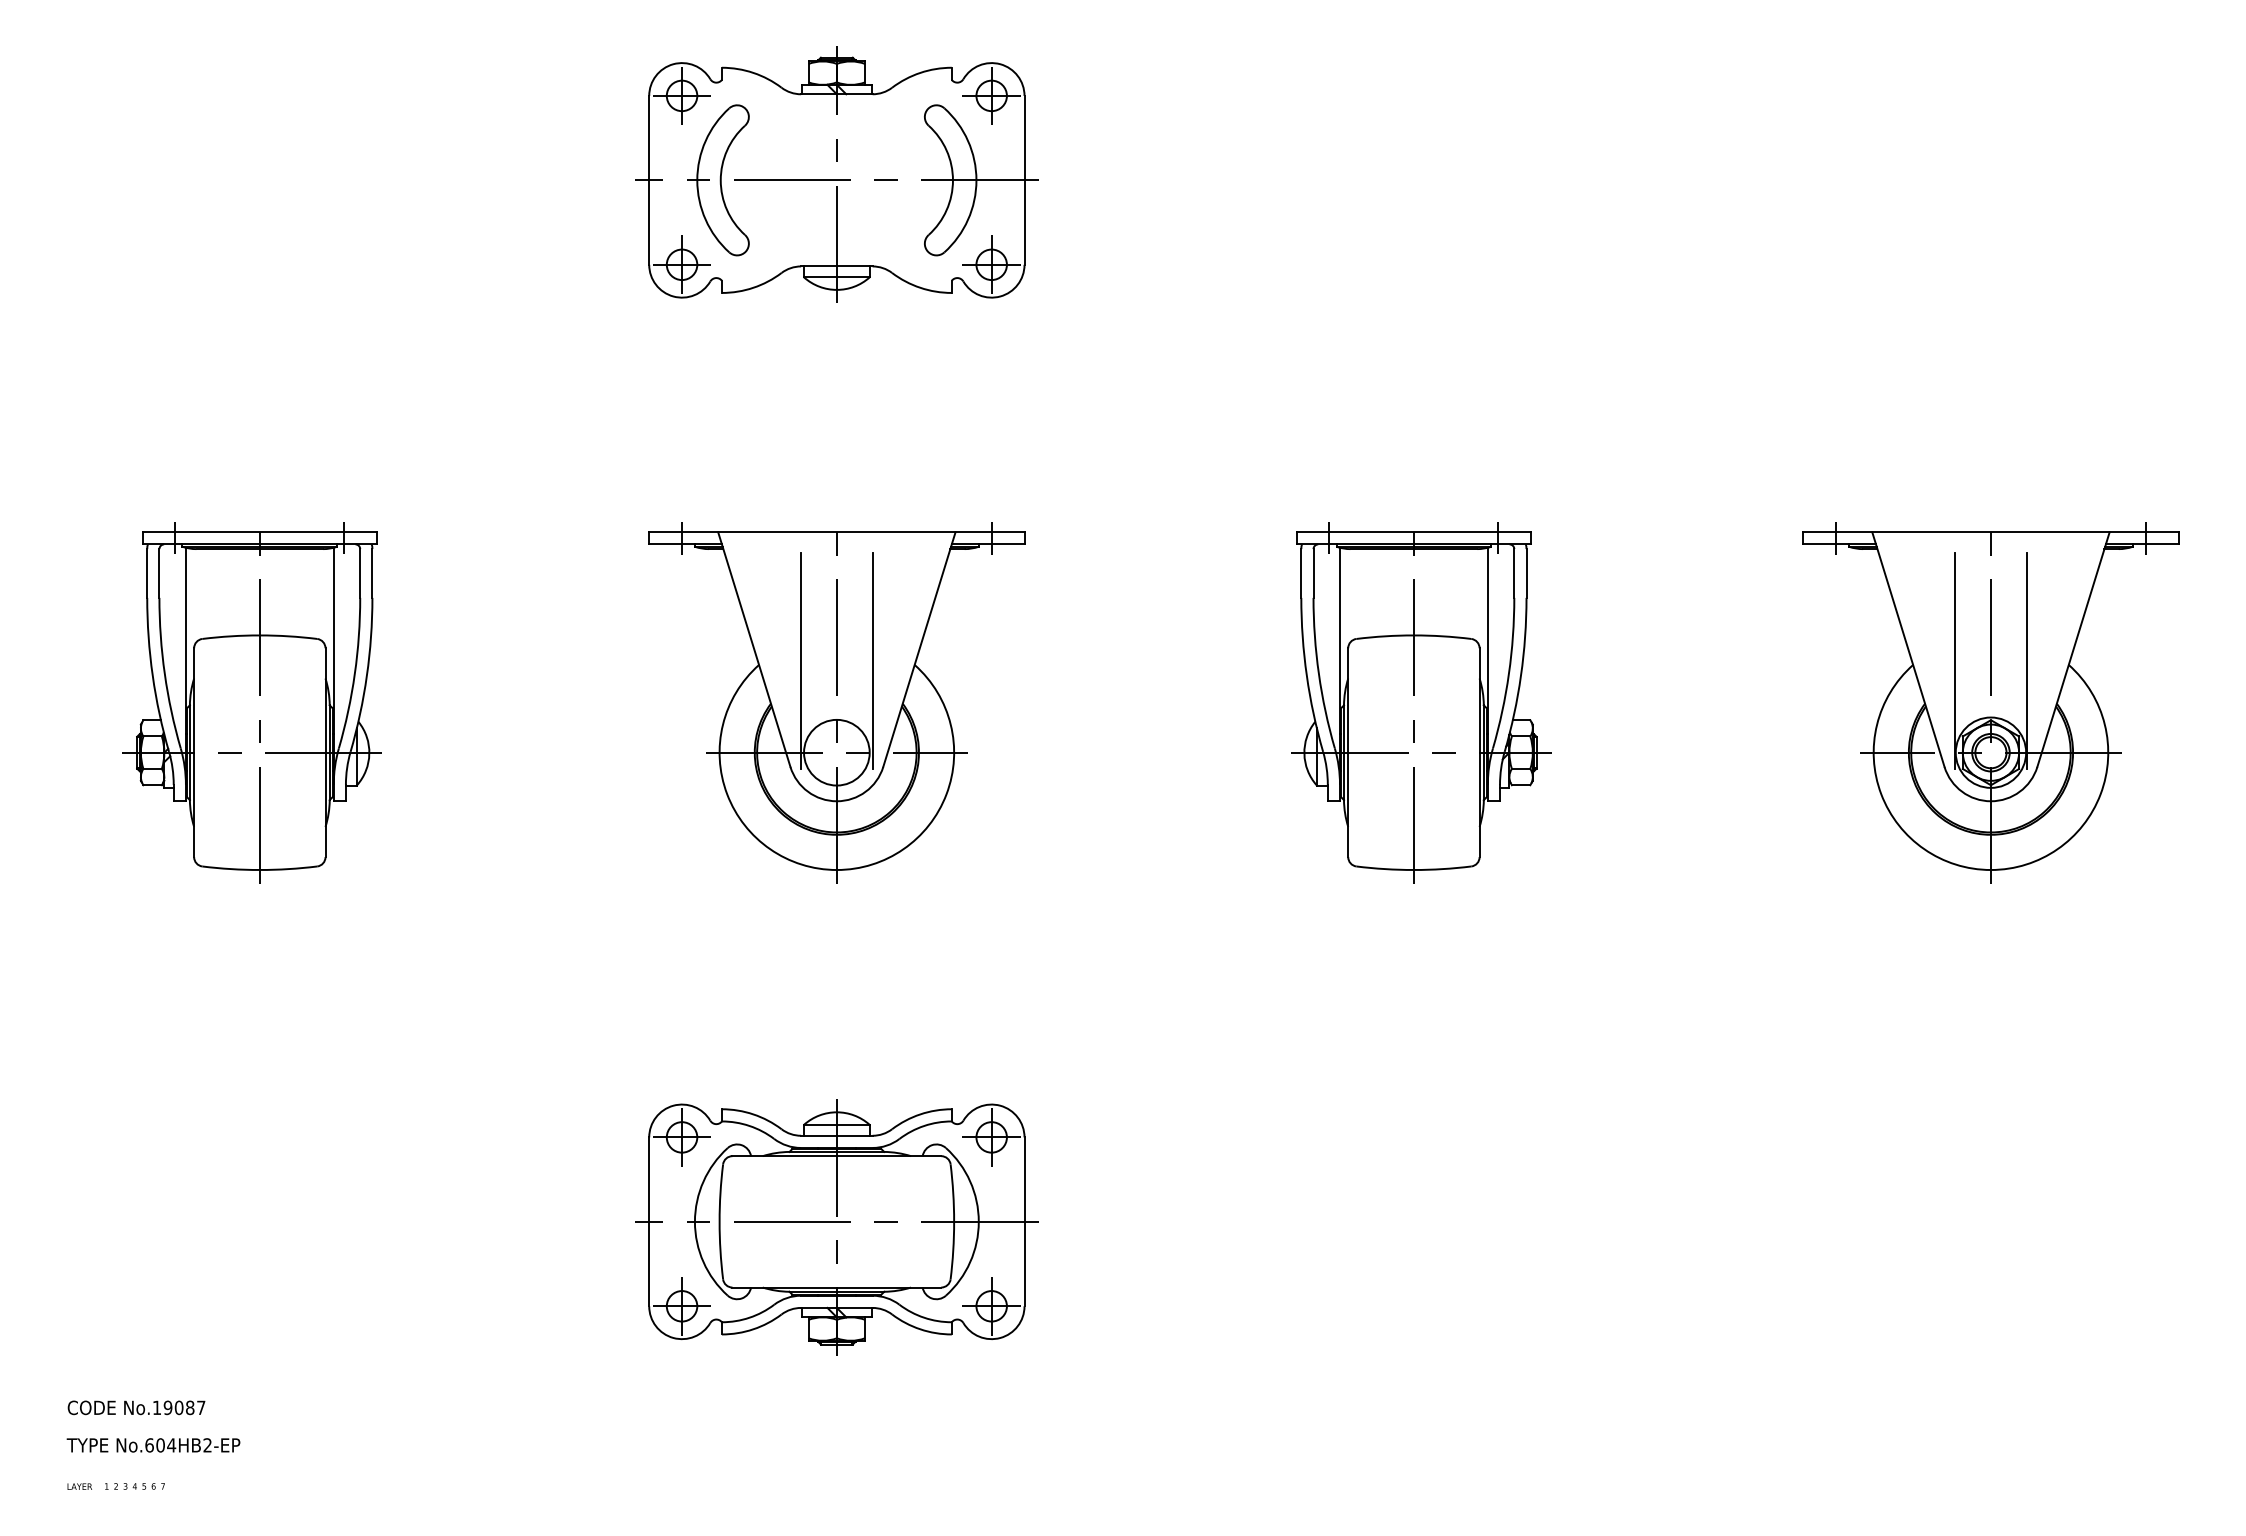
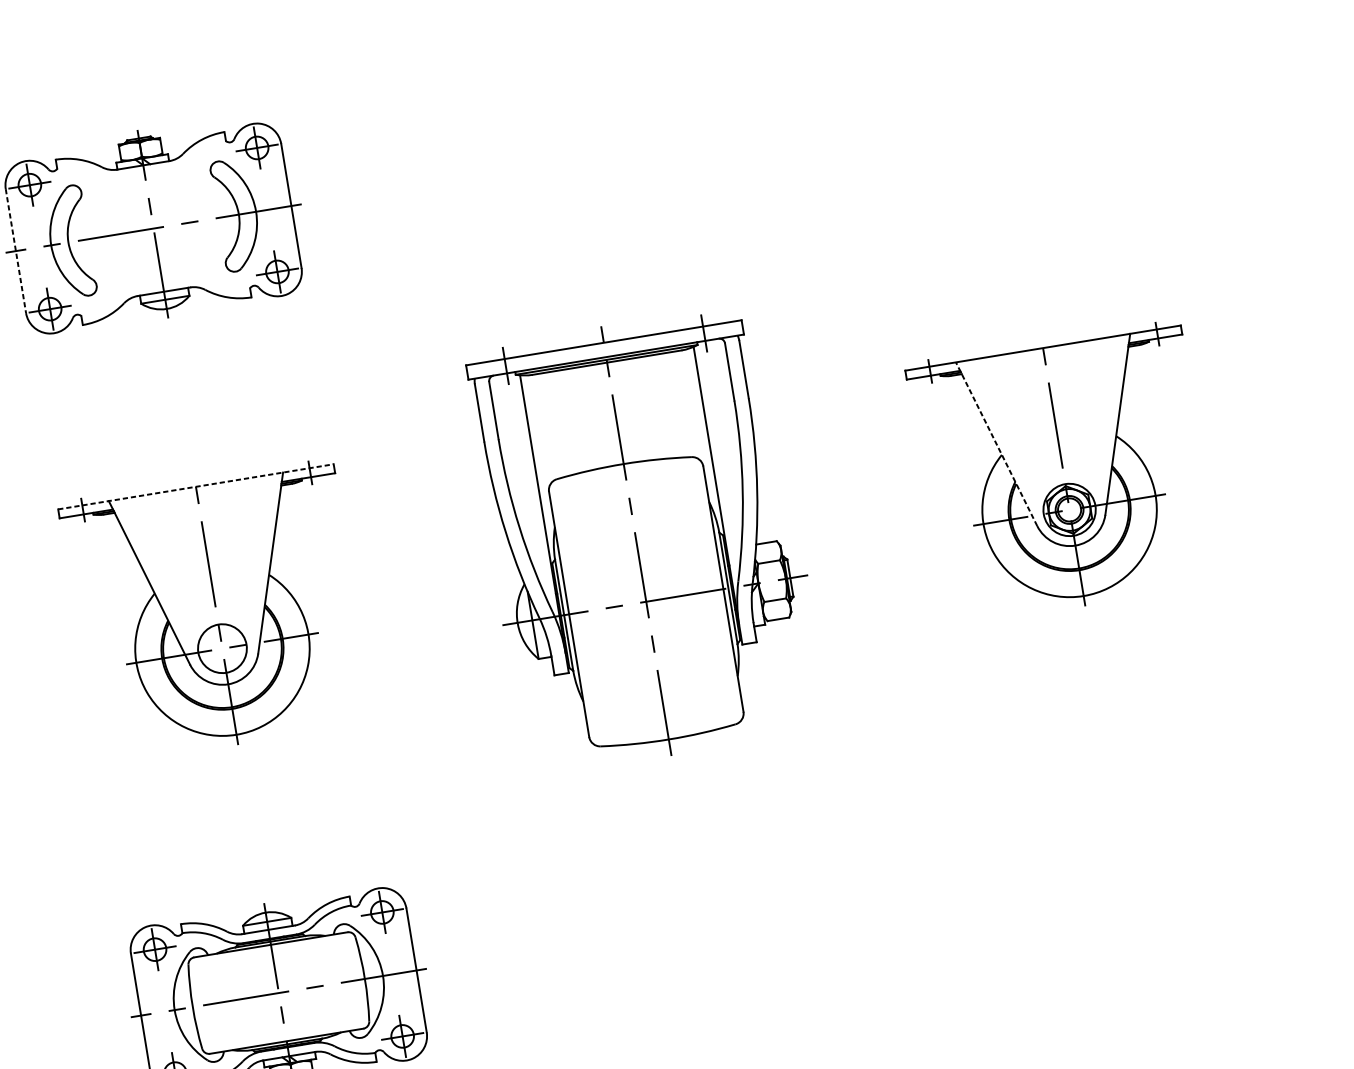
line: (649, 180) -> (16, 251), solid -> dashed
line: (836, 532) -> (195, 487), solid -> dashed
line: (1908, 649) -> (996, 444), solid -> dashed
line: (801, 660) -> (185, 585), removed
line: (872, 660) -> (237, 576), removed
line: (1955, 660) -> (1032, 446), removed
line: (2026, 660) -> (1084, 438), removed
part: (1421, 702) -> (645, 541), size x1.6

